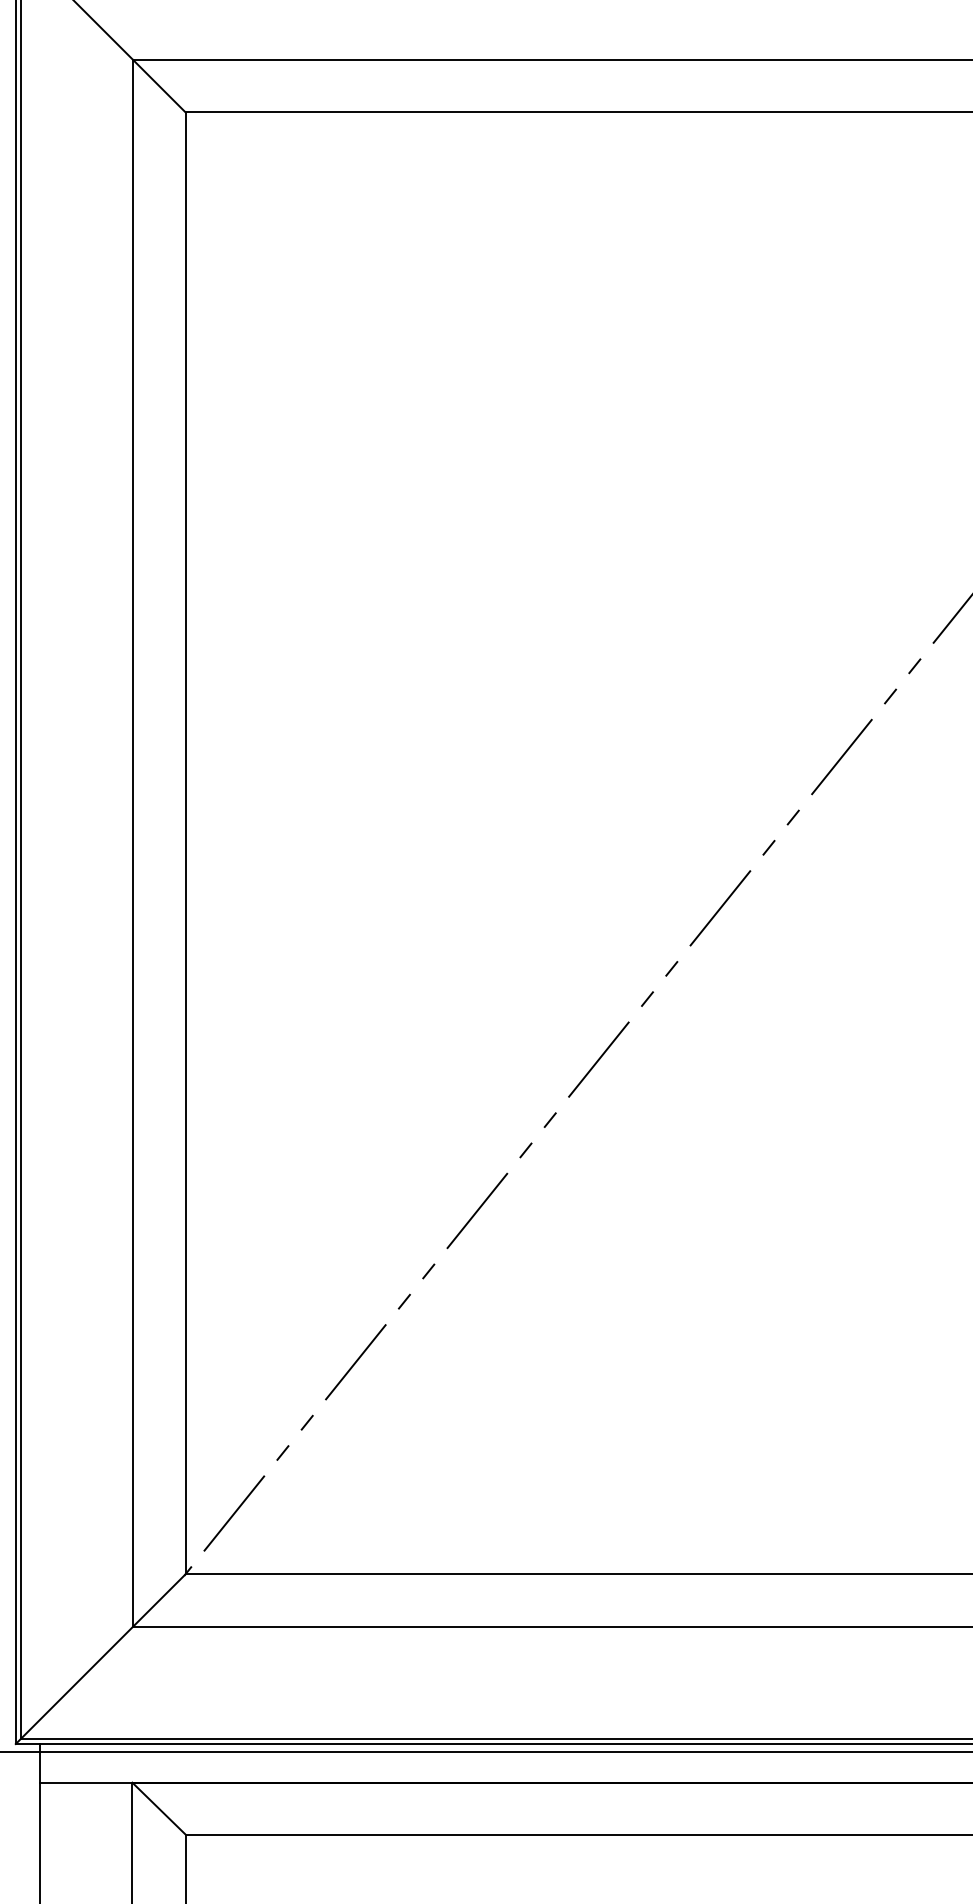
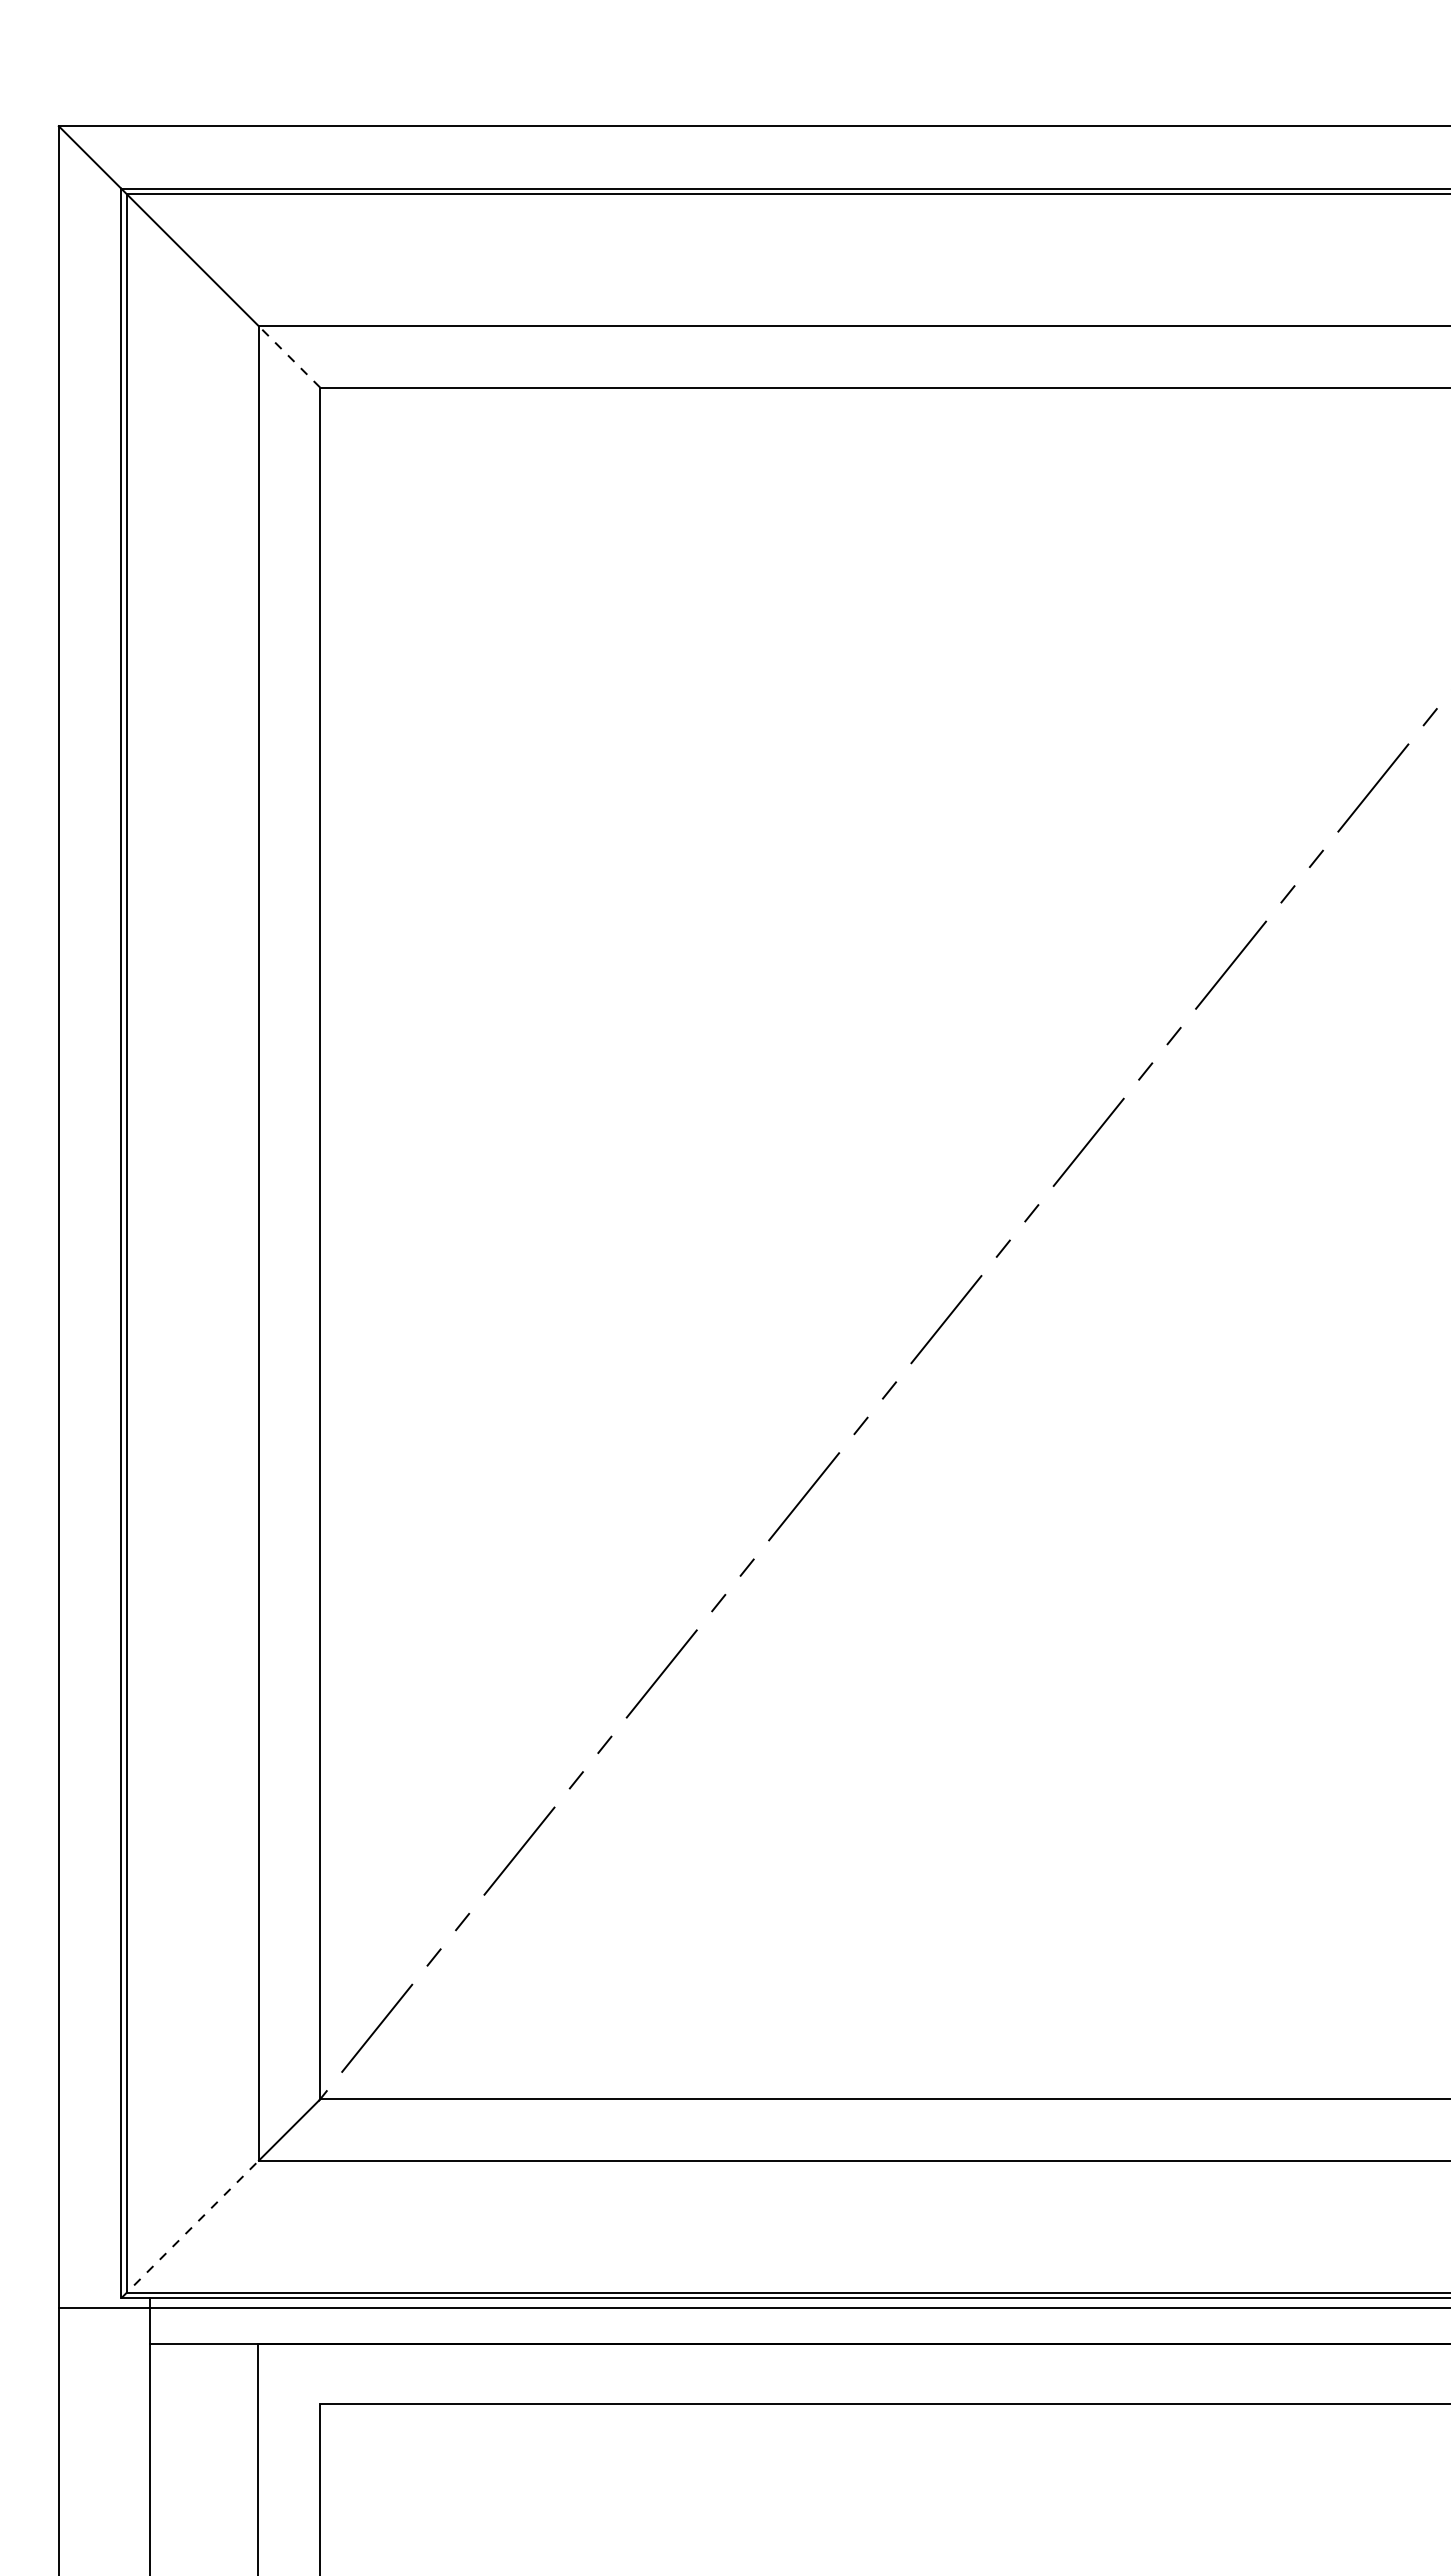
line: (159, 85) -> (289, 356), solid -> dashed
line: (74, 1685) -> (190, 2229), solid -> dashed
line: (158, 1808) -> (288, 2373), removed

